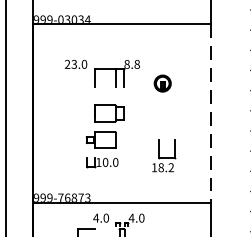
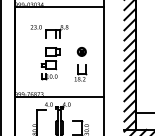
part: (162, 82) -> (81, 51), moved
line: (211, 112) -> (104, 51), dashed -> solid

